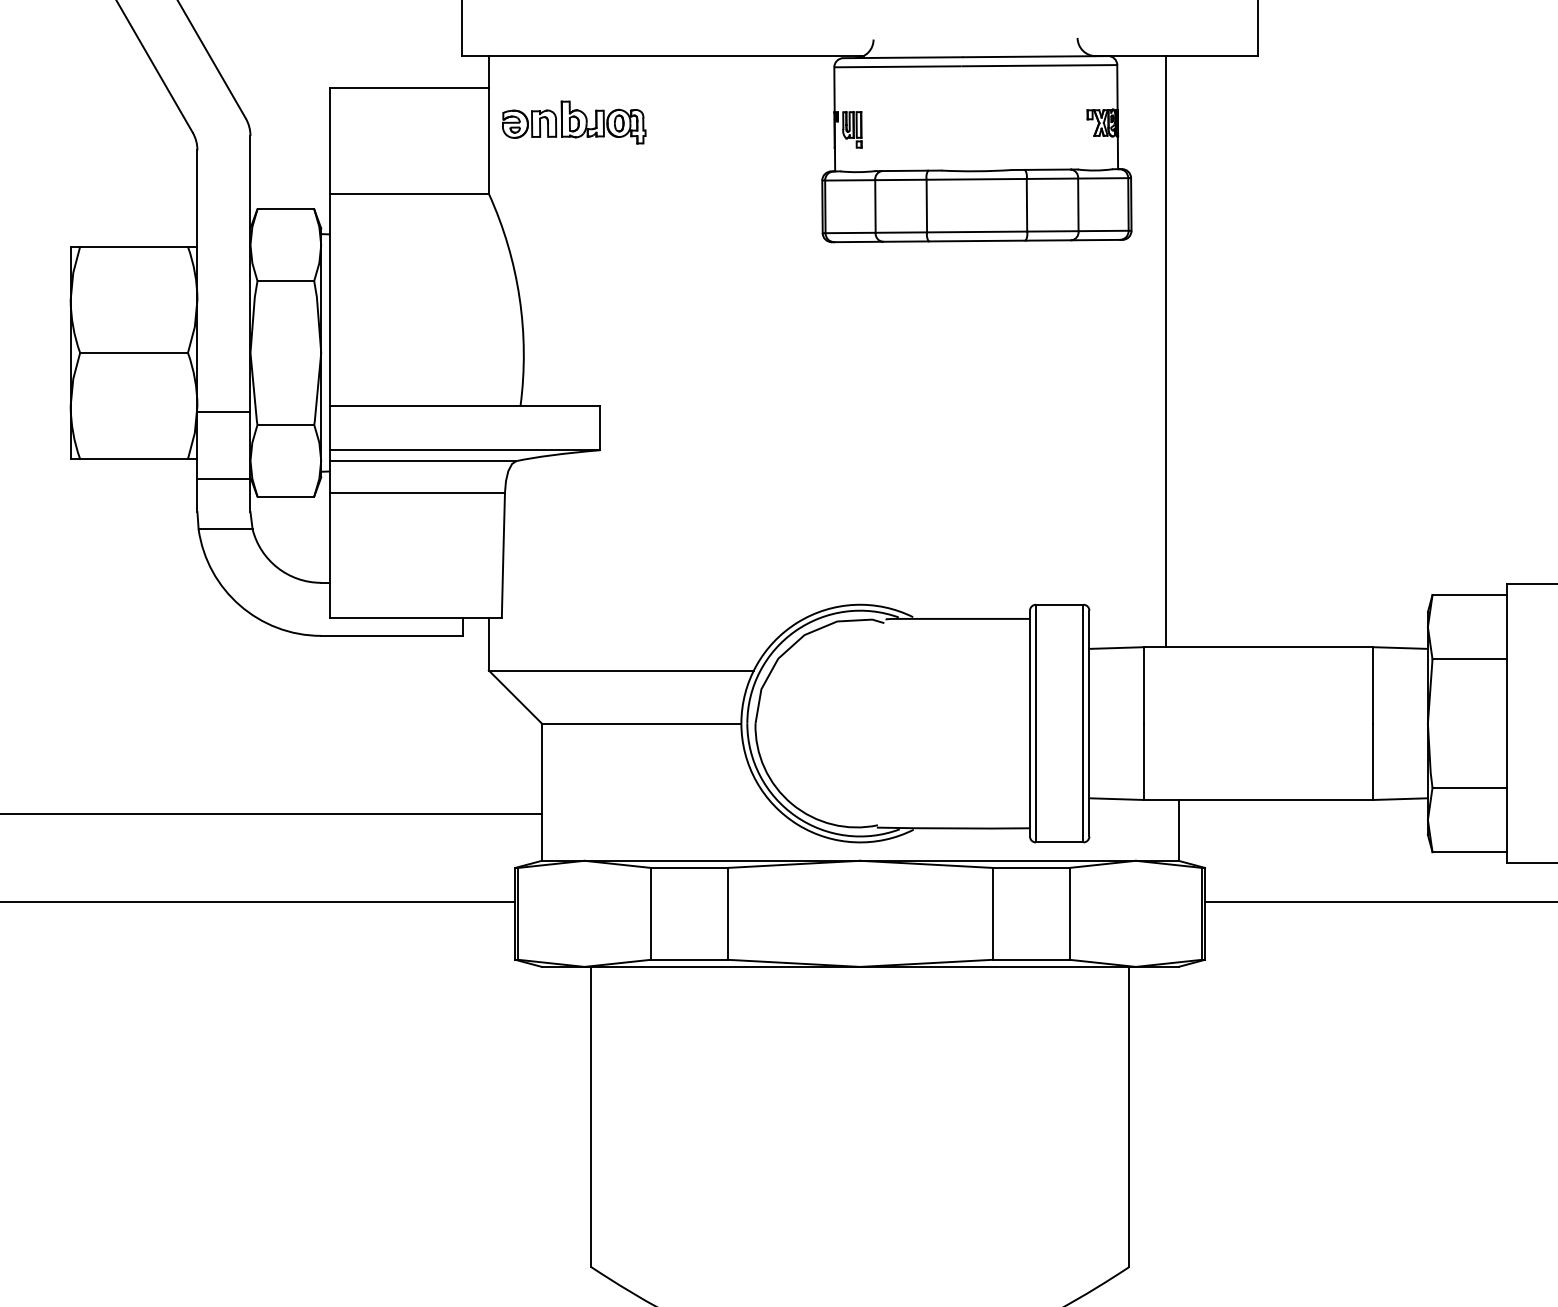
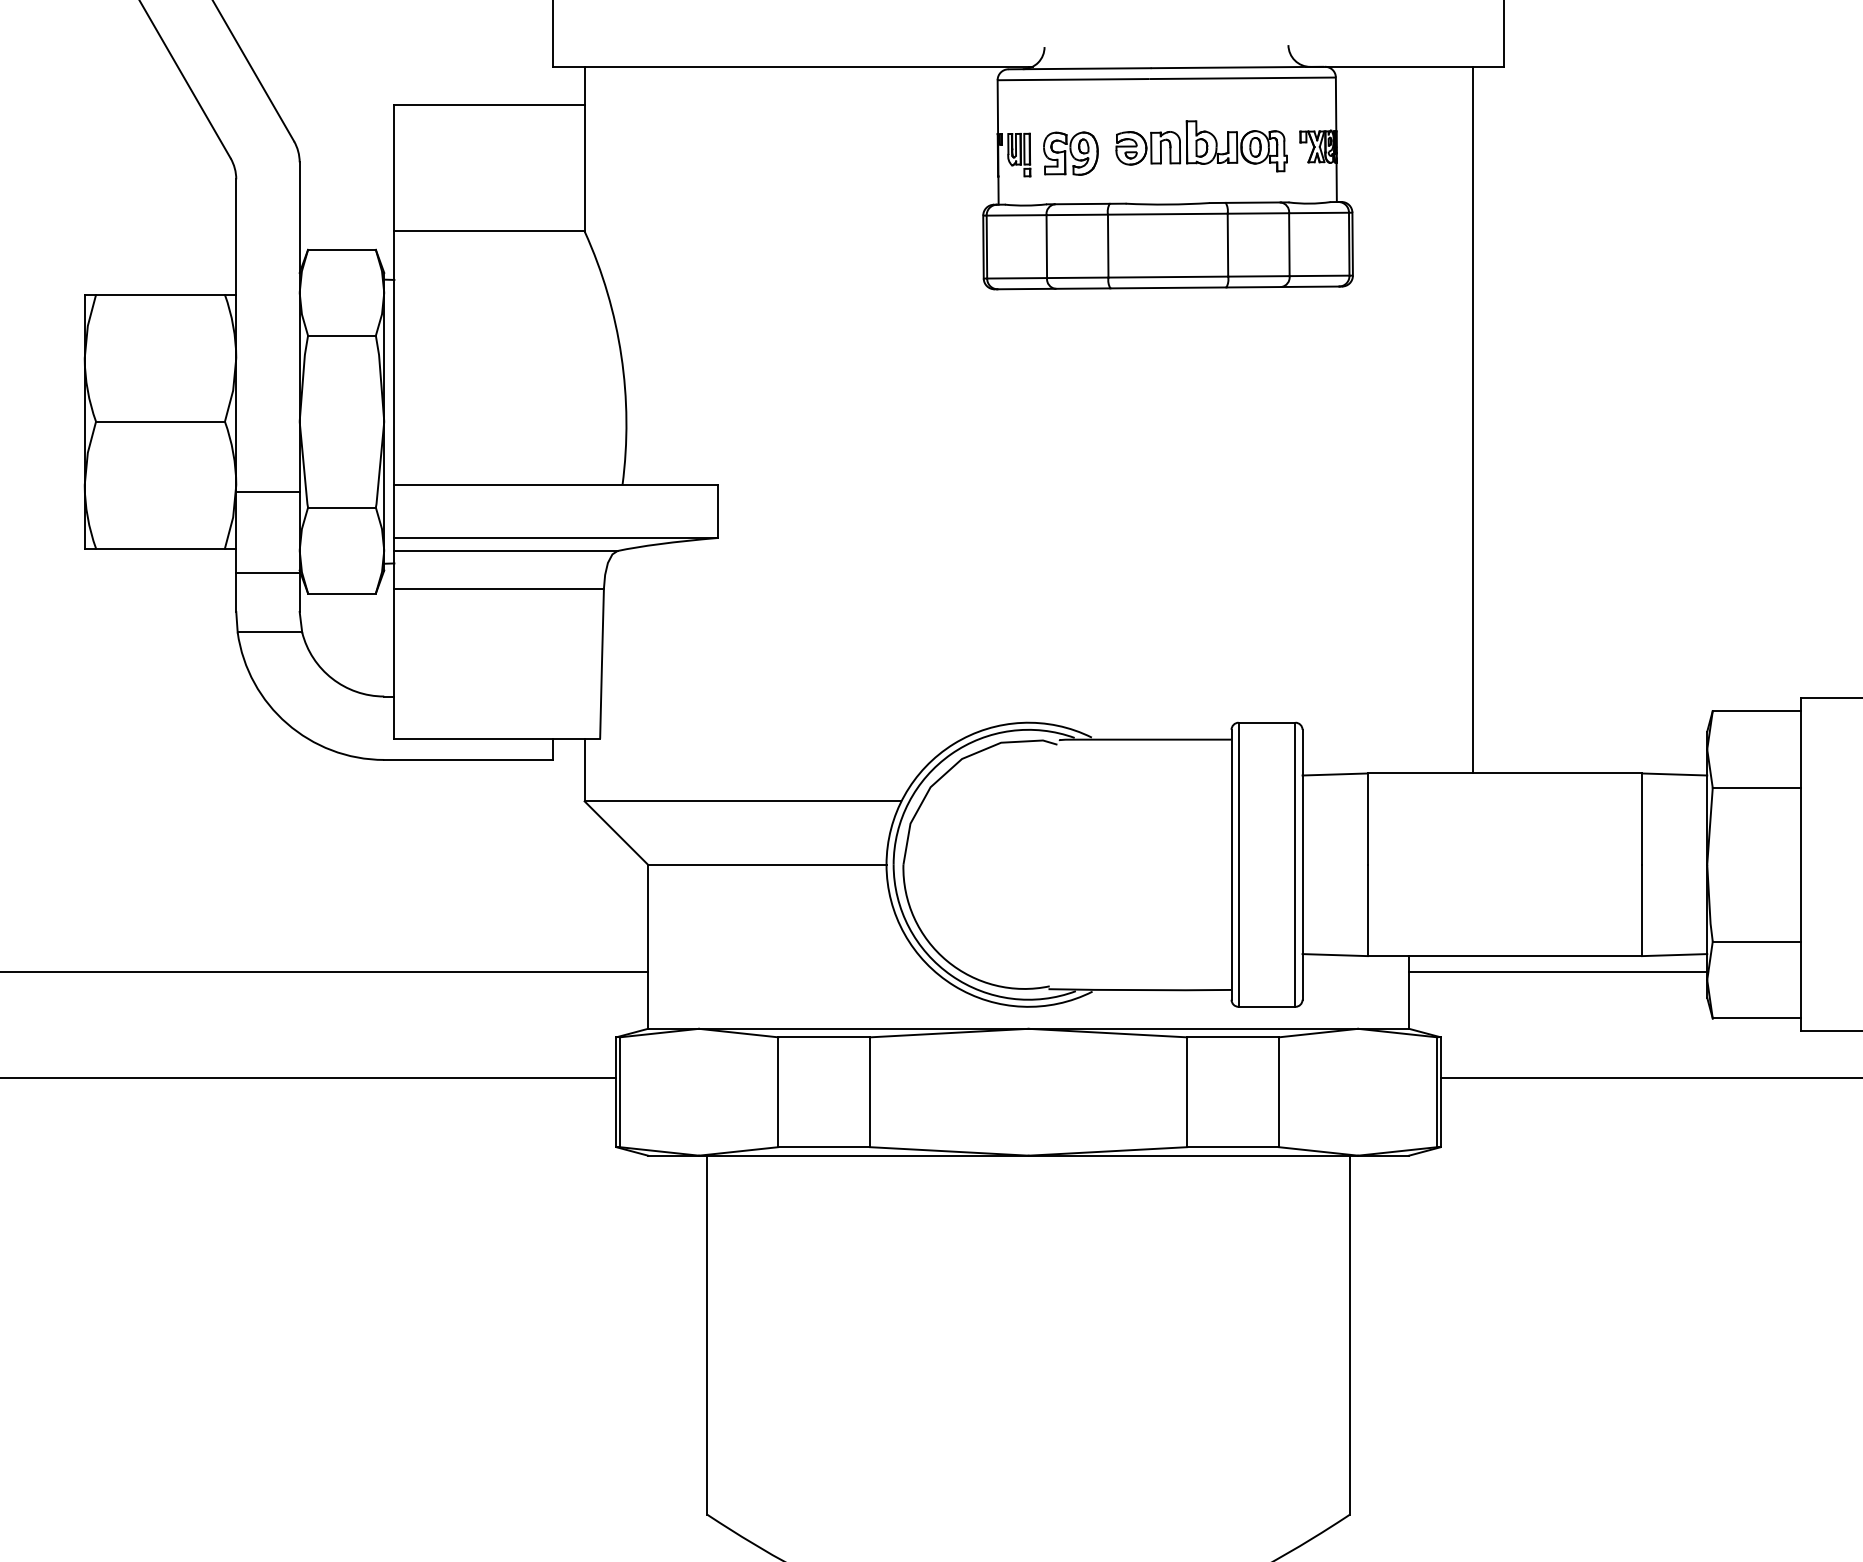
part: (574, 122) -> (1201, 146), moved
part: (895, 128) -> (1070, 153), added
line: (1166, 351) -> (1472, 419), moved
line: (1303, 813) -> (1558, 972), added

